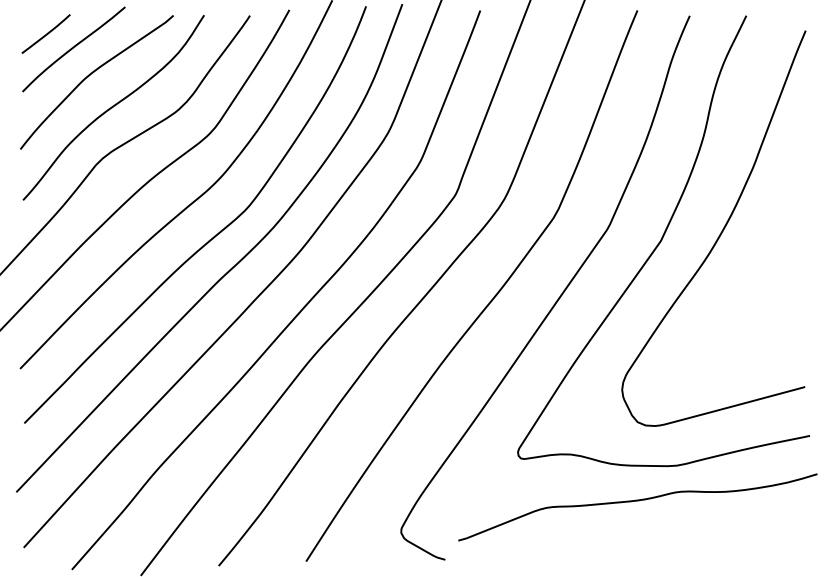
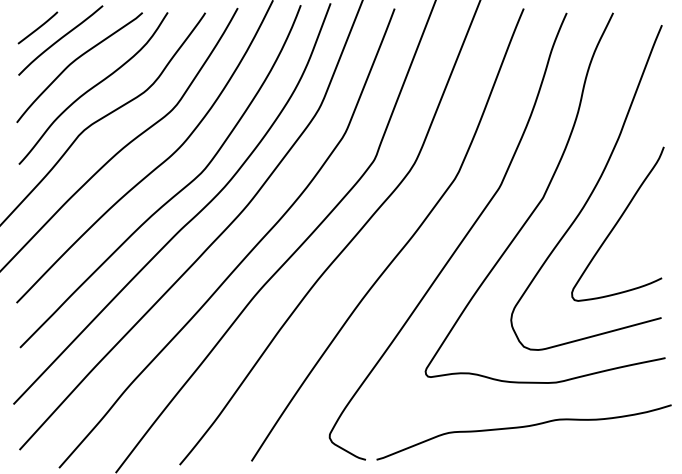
curve: (751, 272) -> (617, 223), added
curve: (637, 501) -> (523, 427), moved

